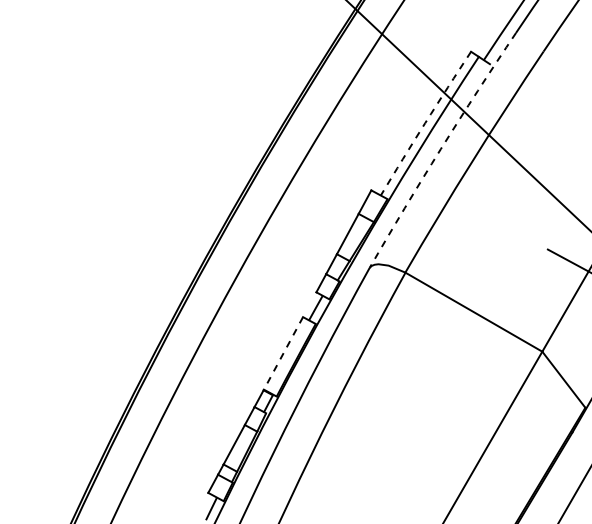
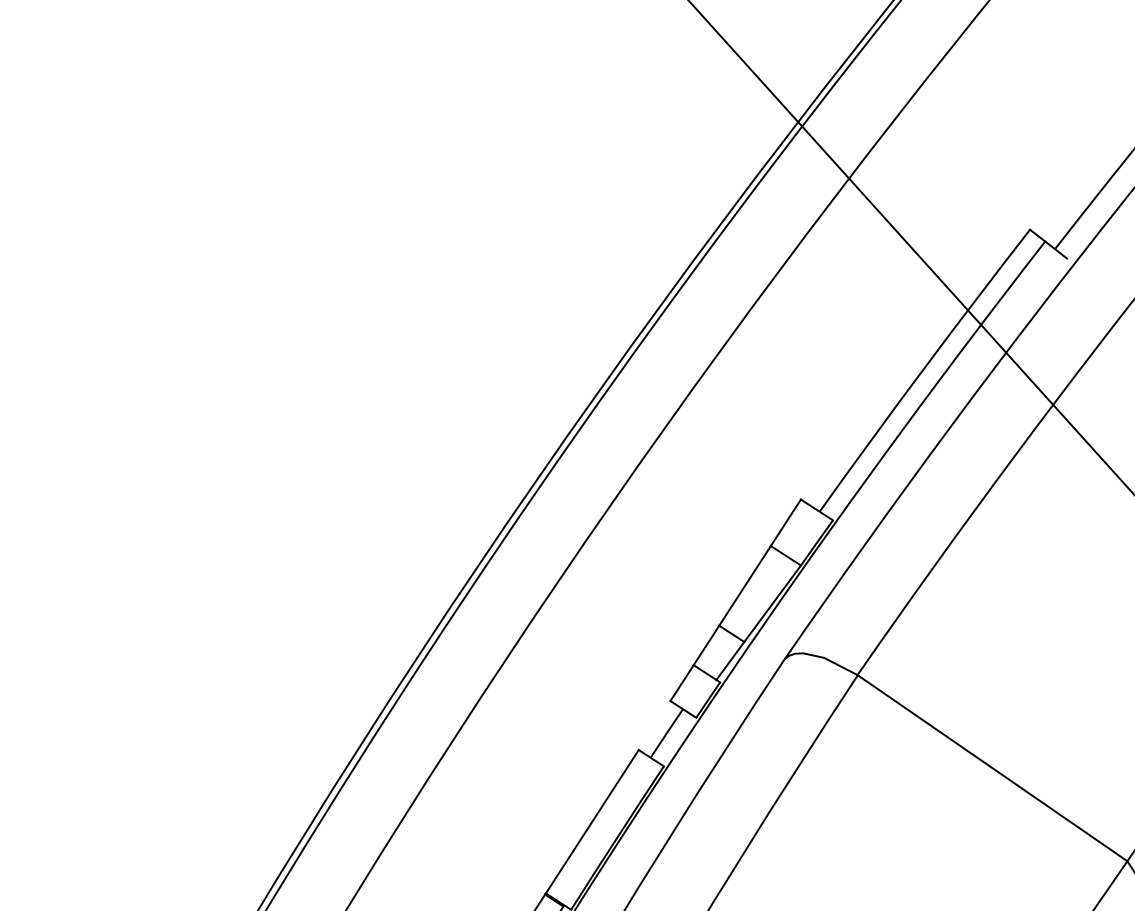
arc: (425, 123) -> (923, 370), dashed -> solid
arc: (440, 149) -> (950, 426), dashed -> solid
line: (283, 353) -> (592, 821), dashed -> solid

